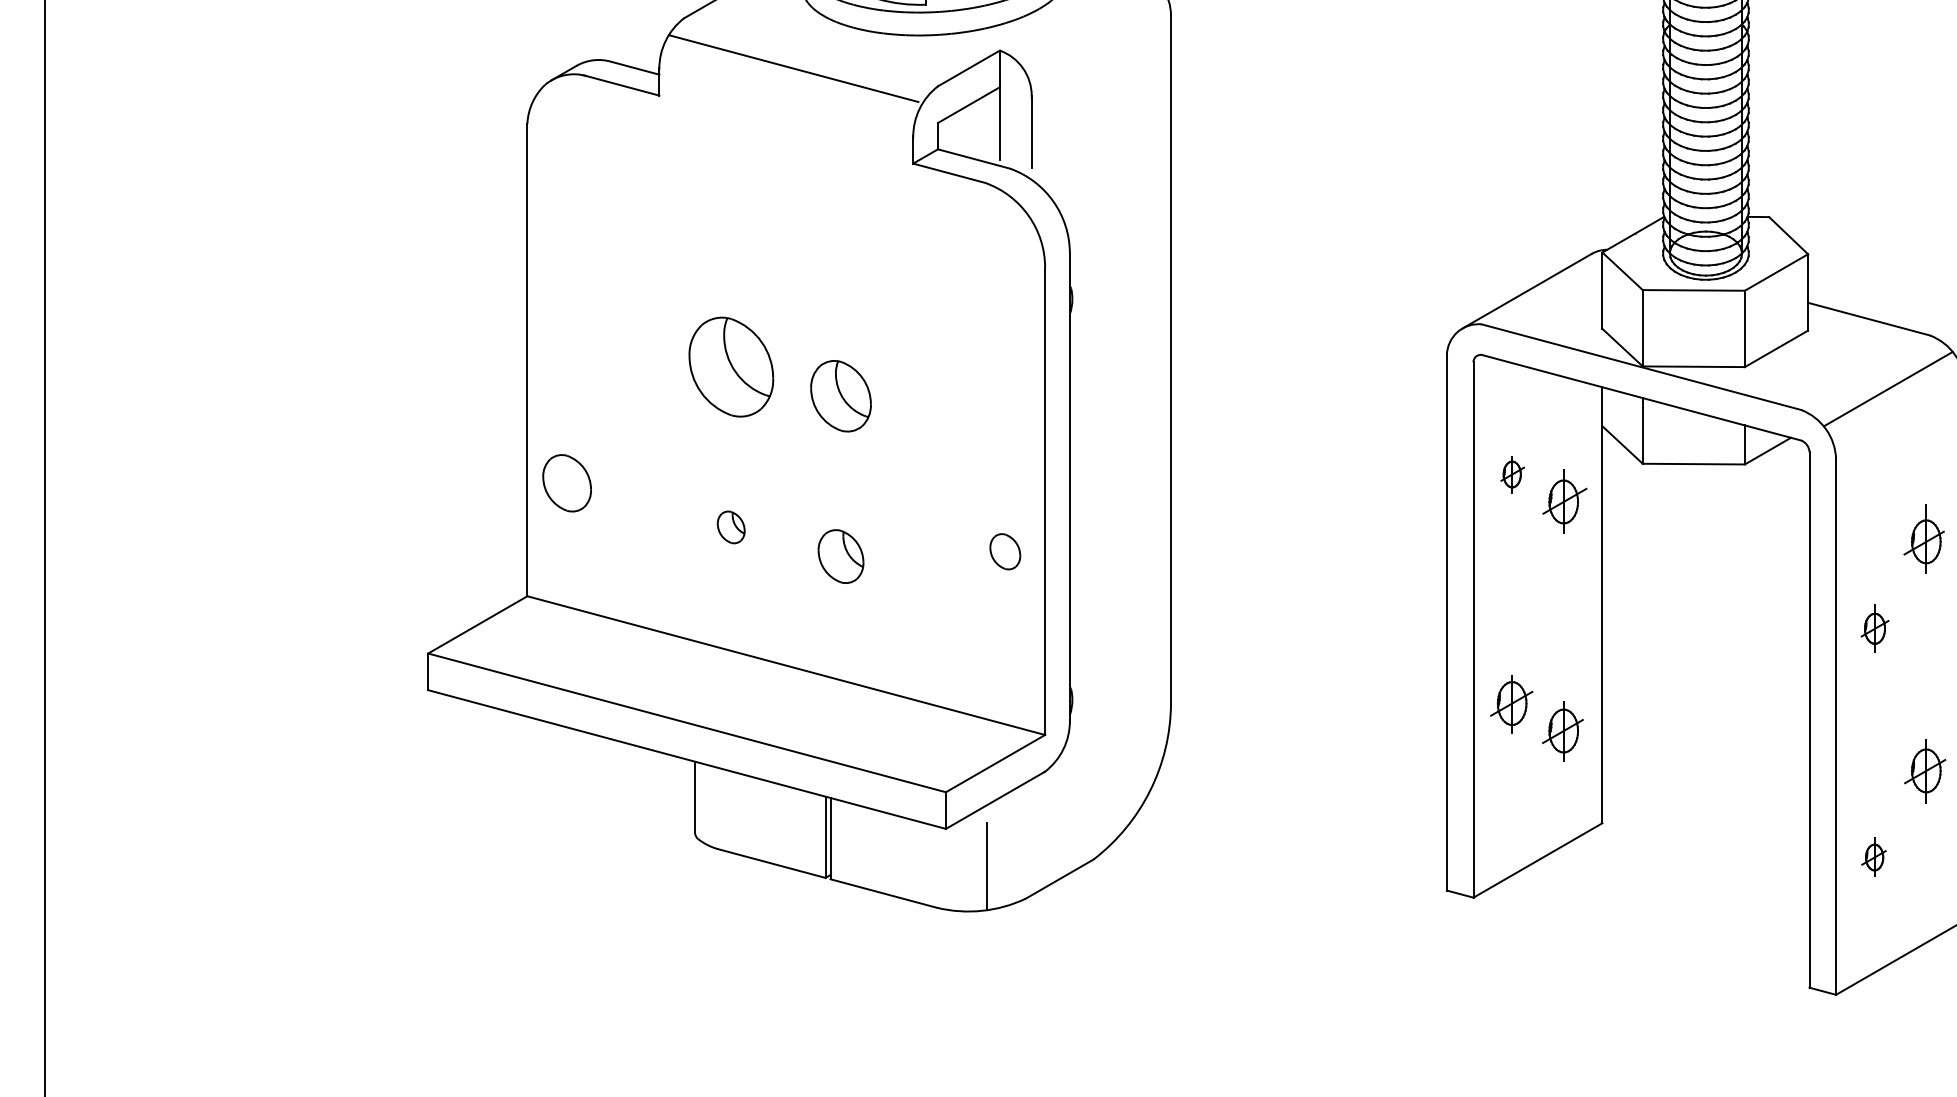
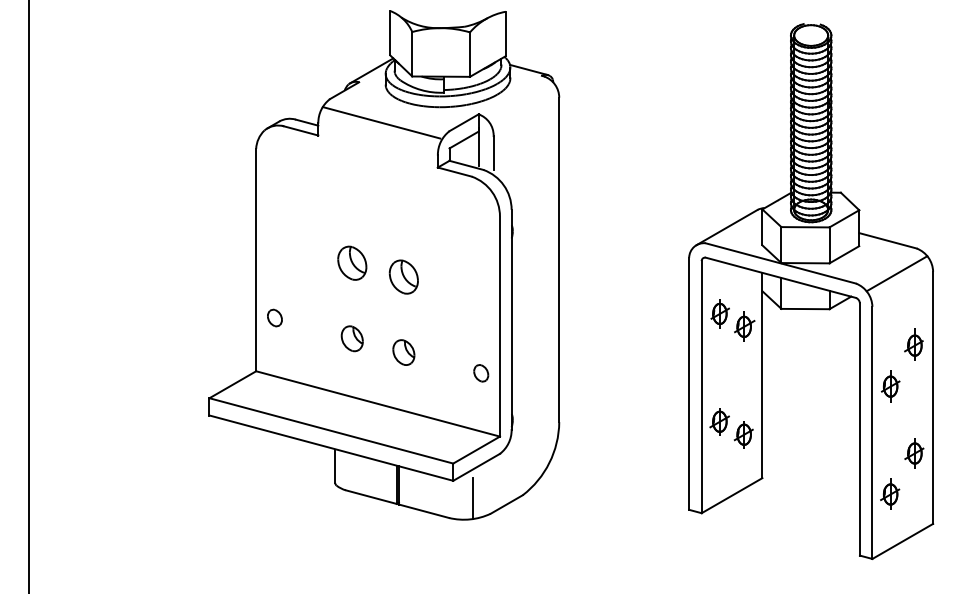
part: (731, 365) -> (352, 262), size x0.71
part: (1511, 473) -> (719, 313), size x1.67
part: (566, 482) -> (274, 317), size x0.62
part: (729, 526) -> (351, 338), size x1.67
part: (1005, 552) -> (481, 373), moved
part: (1874, 628) -> (890, 386), size x1.43
part: (1874, 855) -> (890, 493), size x1.67

